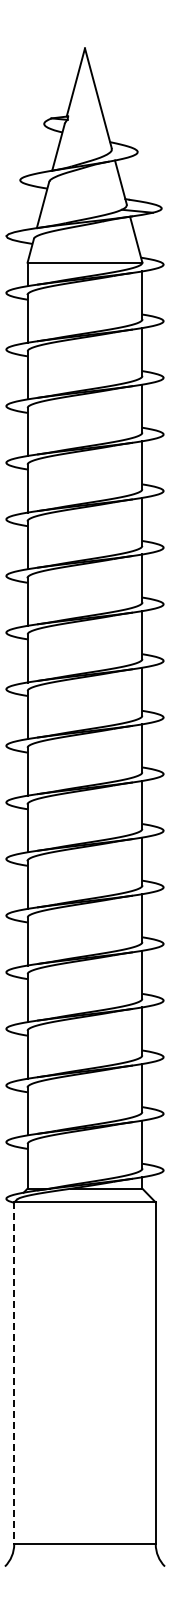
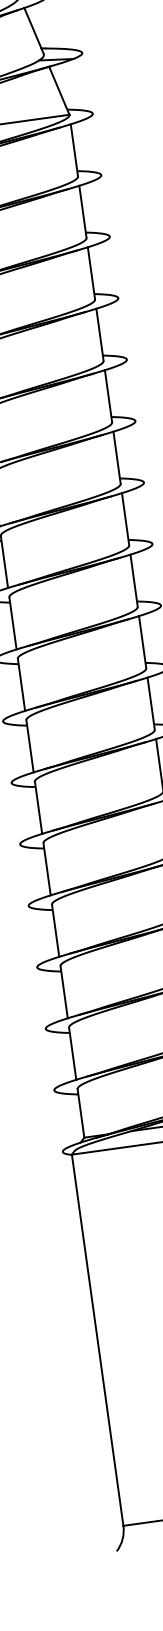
line: (14, 1373) -> (97, 1340), dashed -> solid

